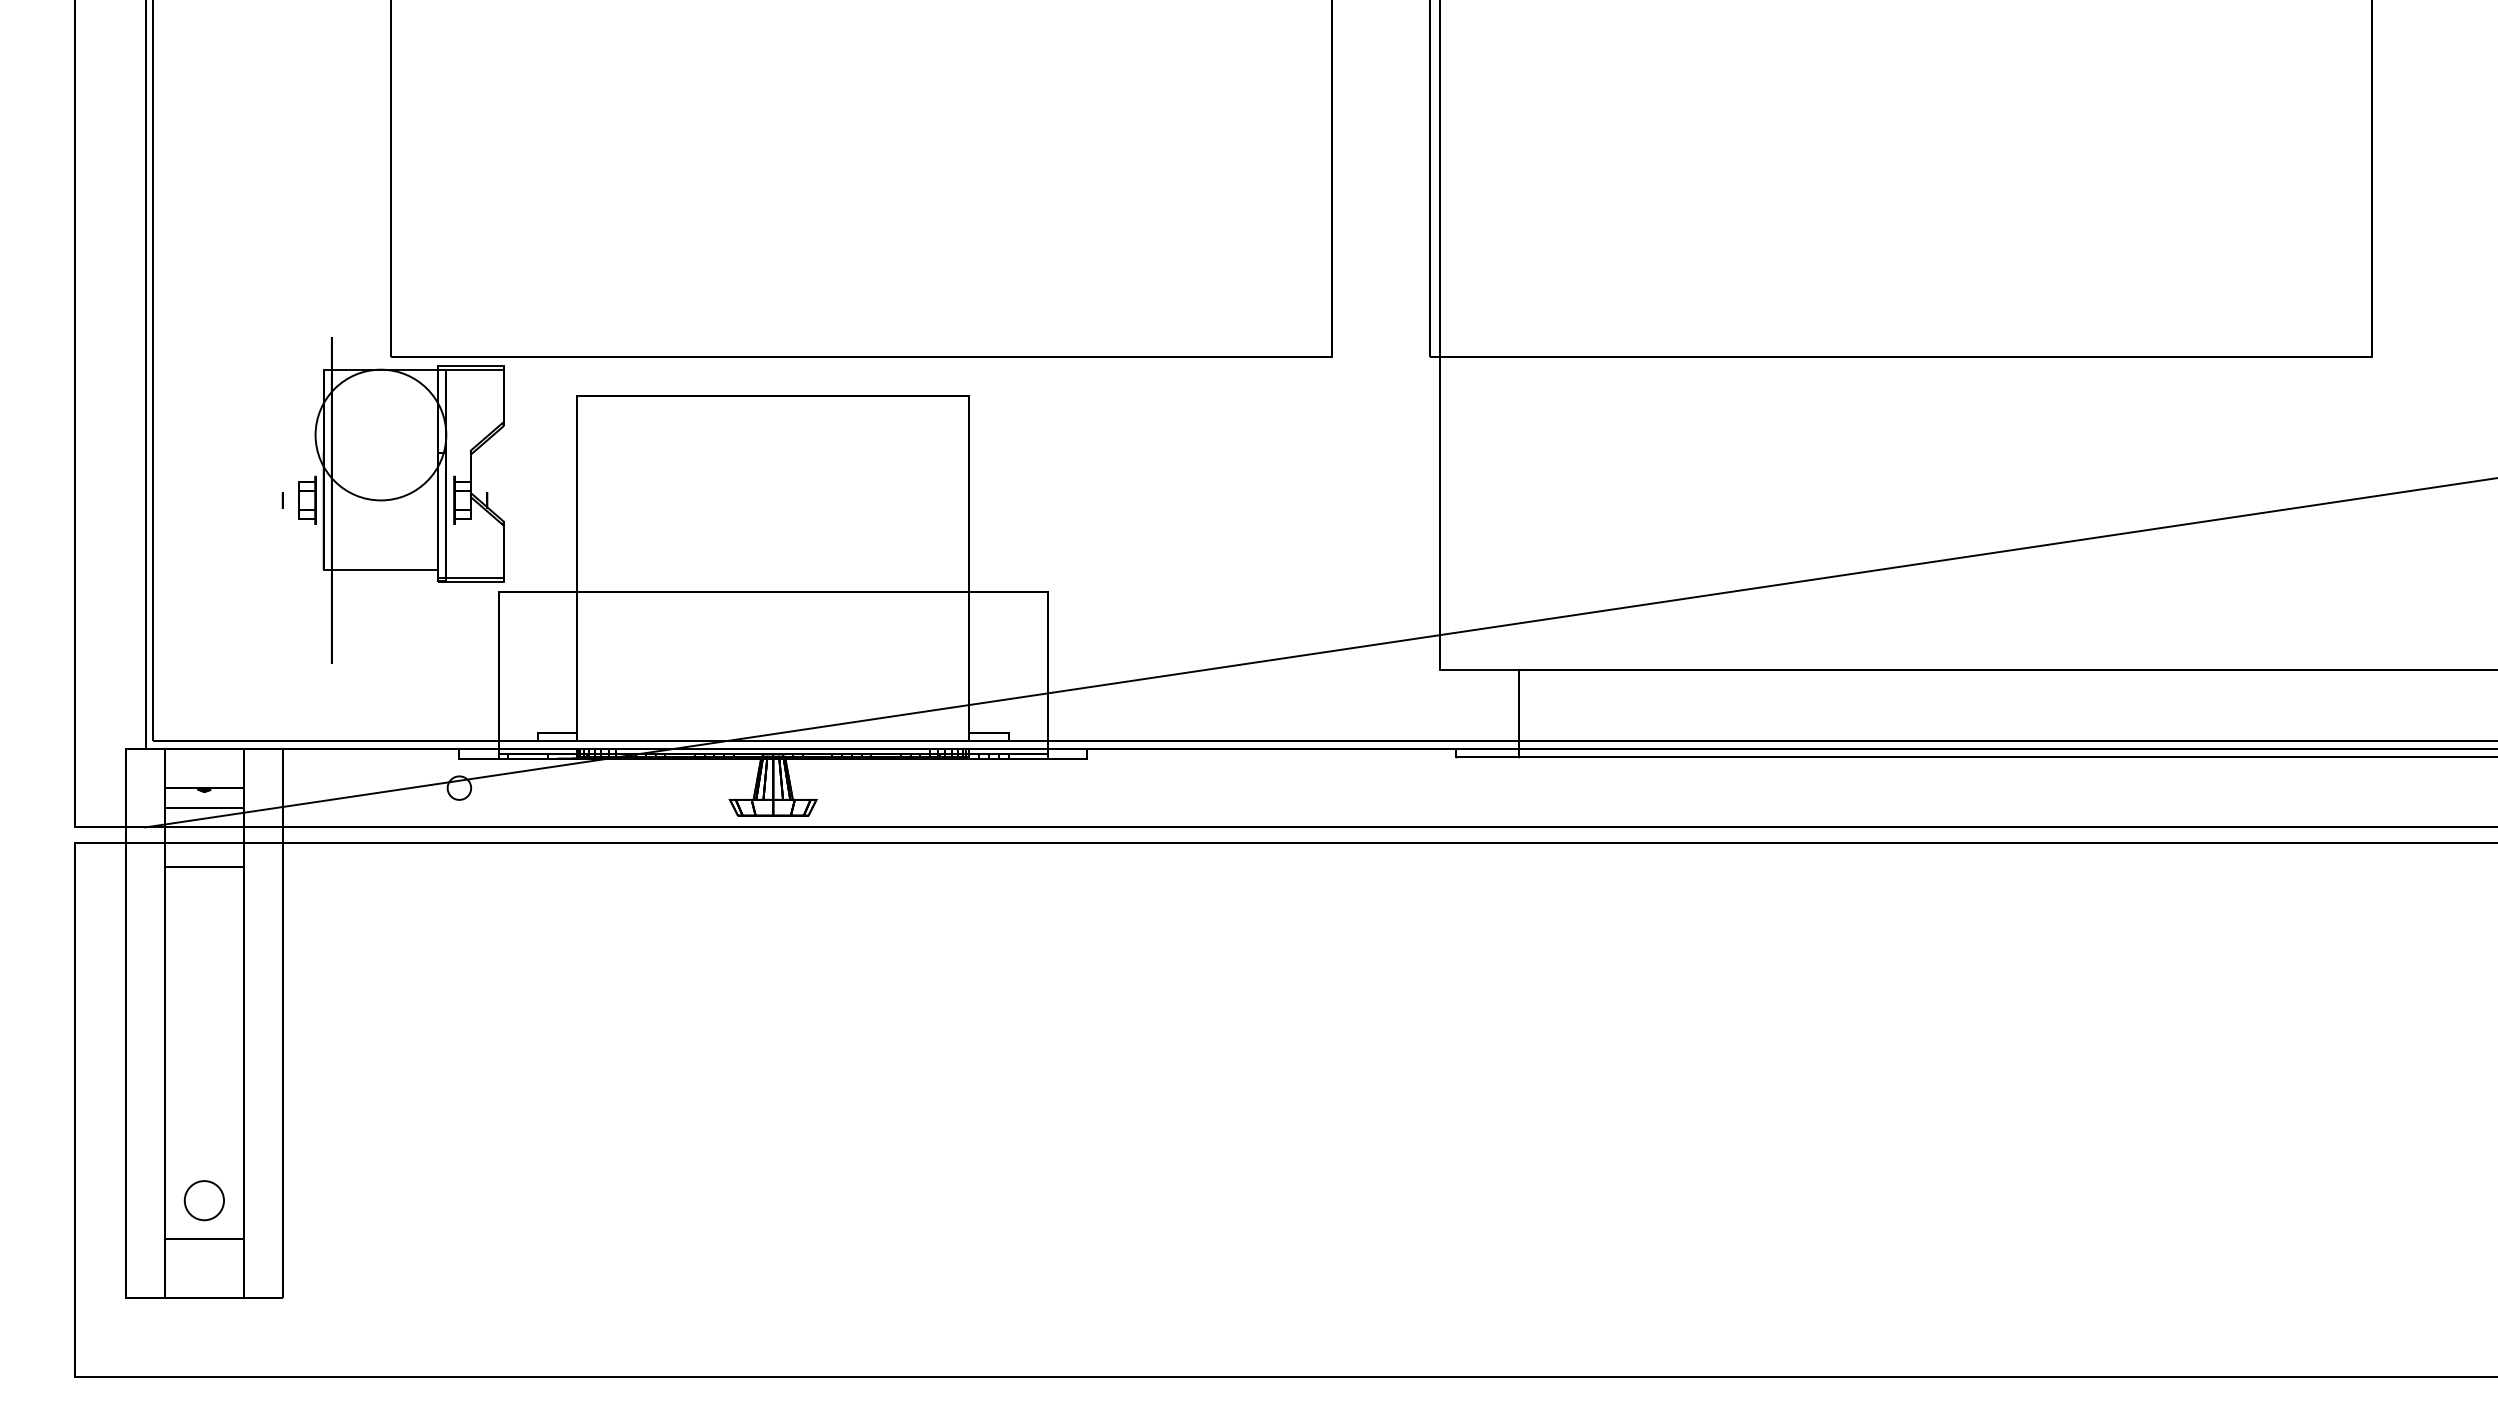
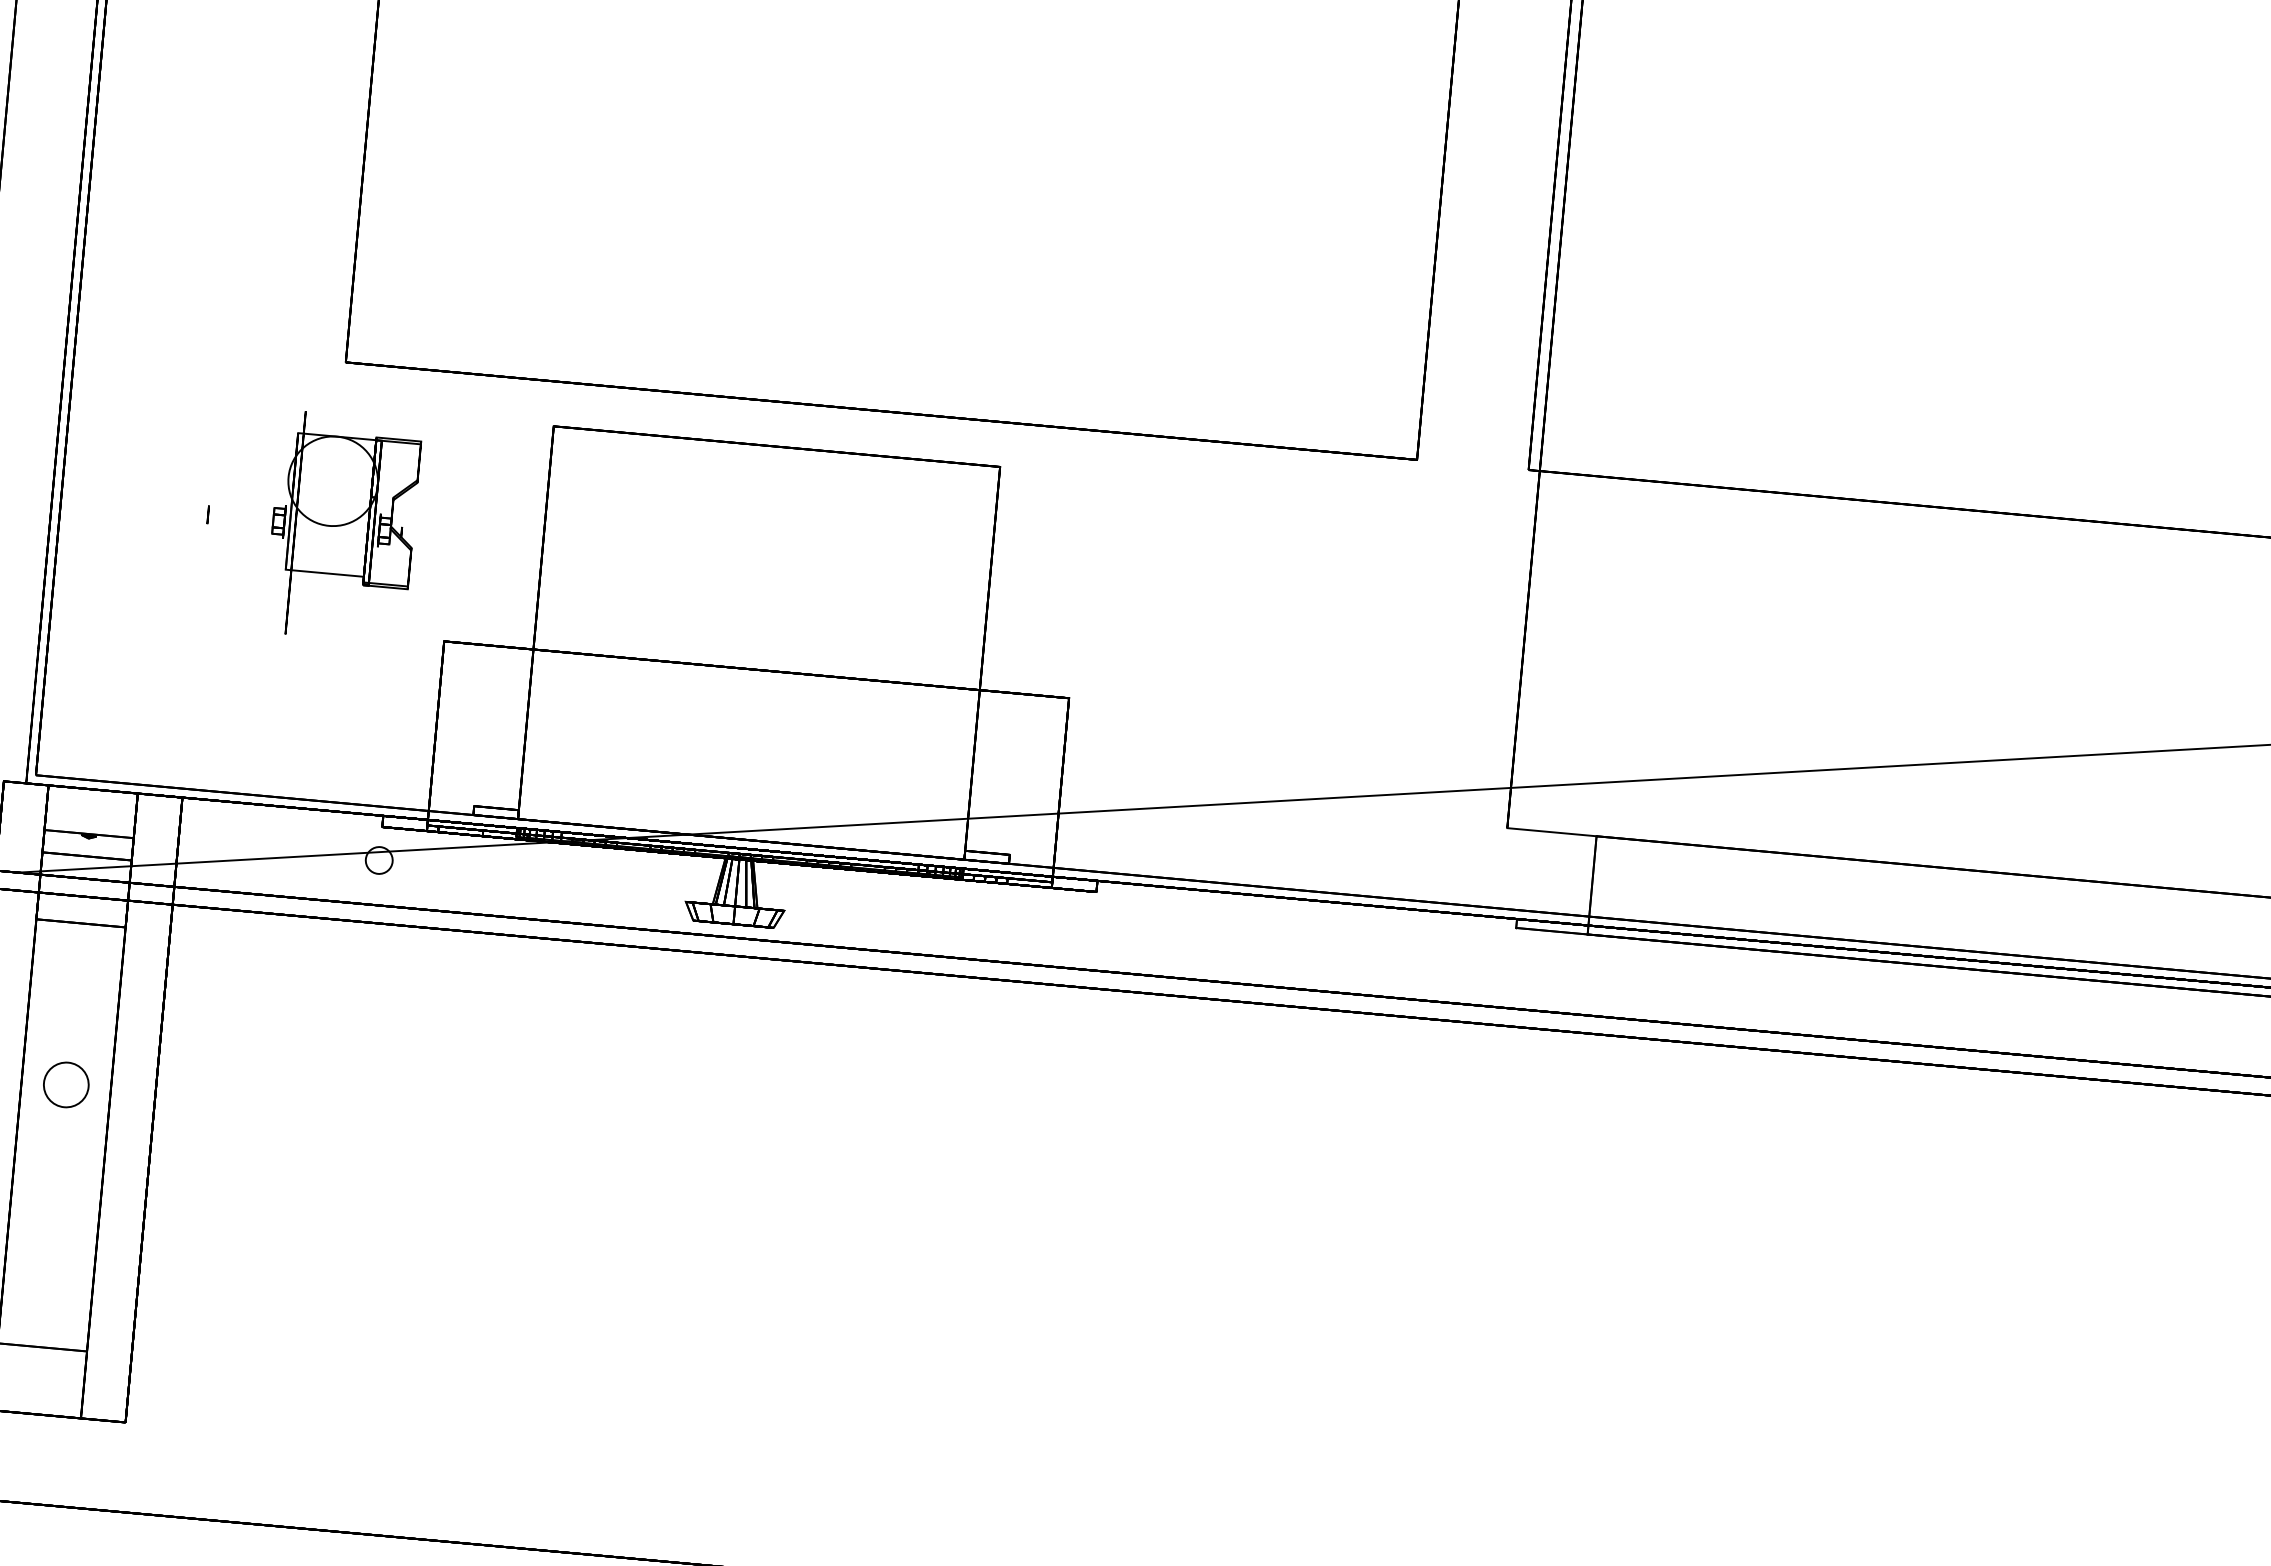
part: (401, 500) -> (343, 527), size x0.6
circle: (203, 1200) -> (65, 1084), moved

